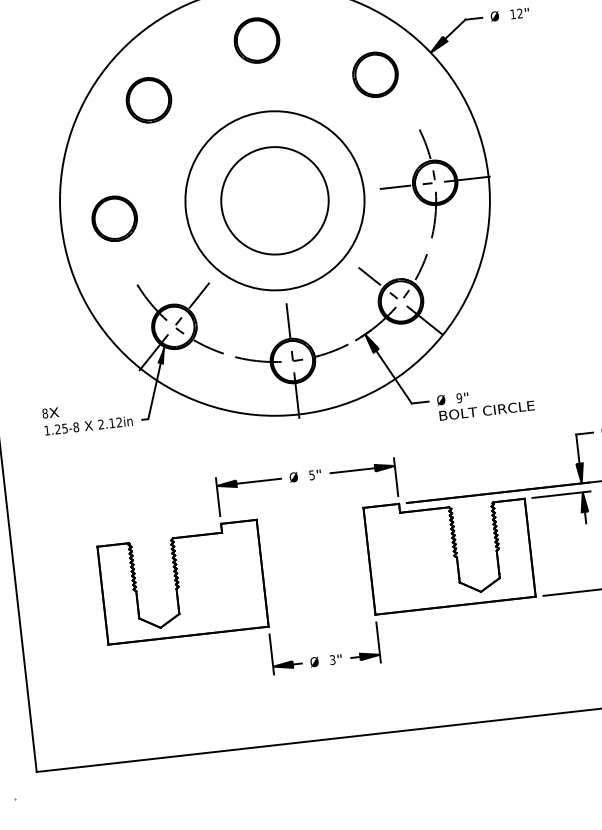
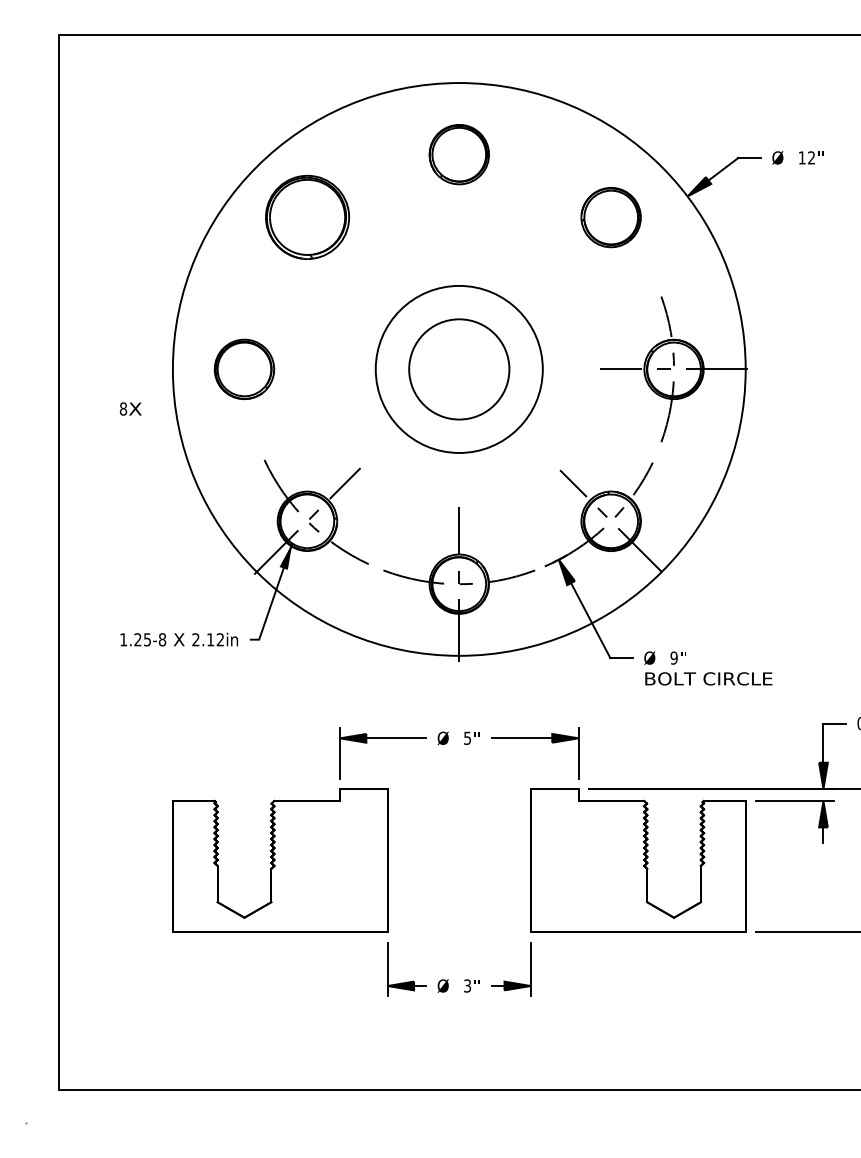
part: (148, 100) -> (306, 217), size x1.4
circle: (274, 200) -> (458, 369), size x0.7
circle: (274, 200) -> (458, 369), size x0.7
text: (50, 412) -> (130, 408), moved

